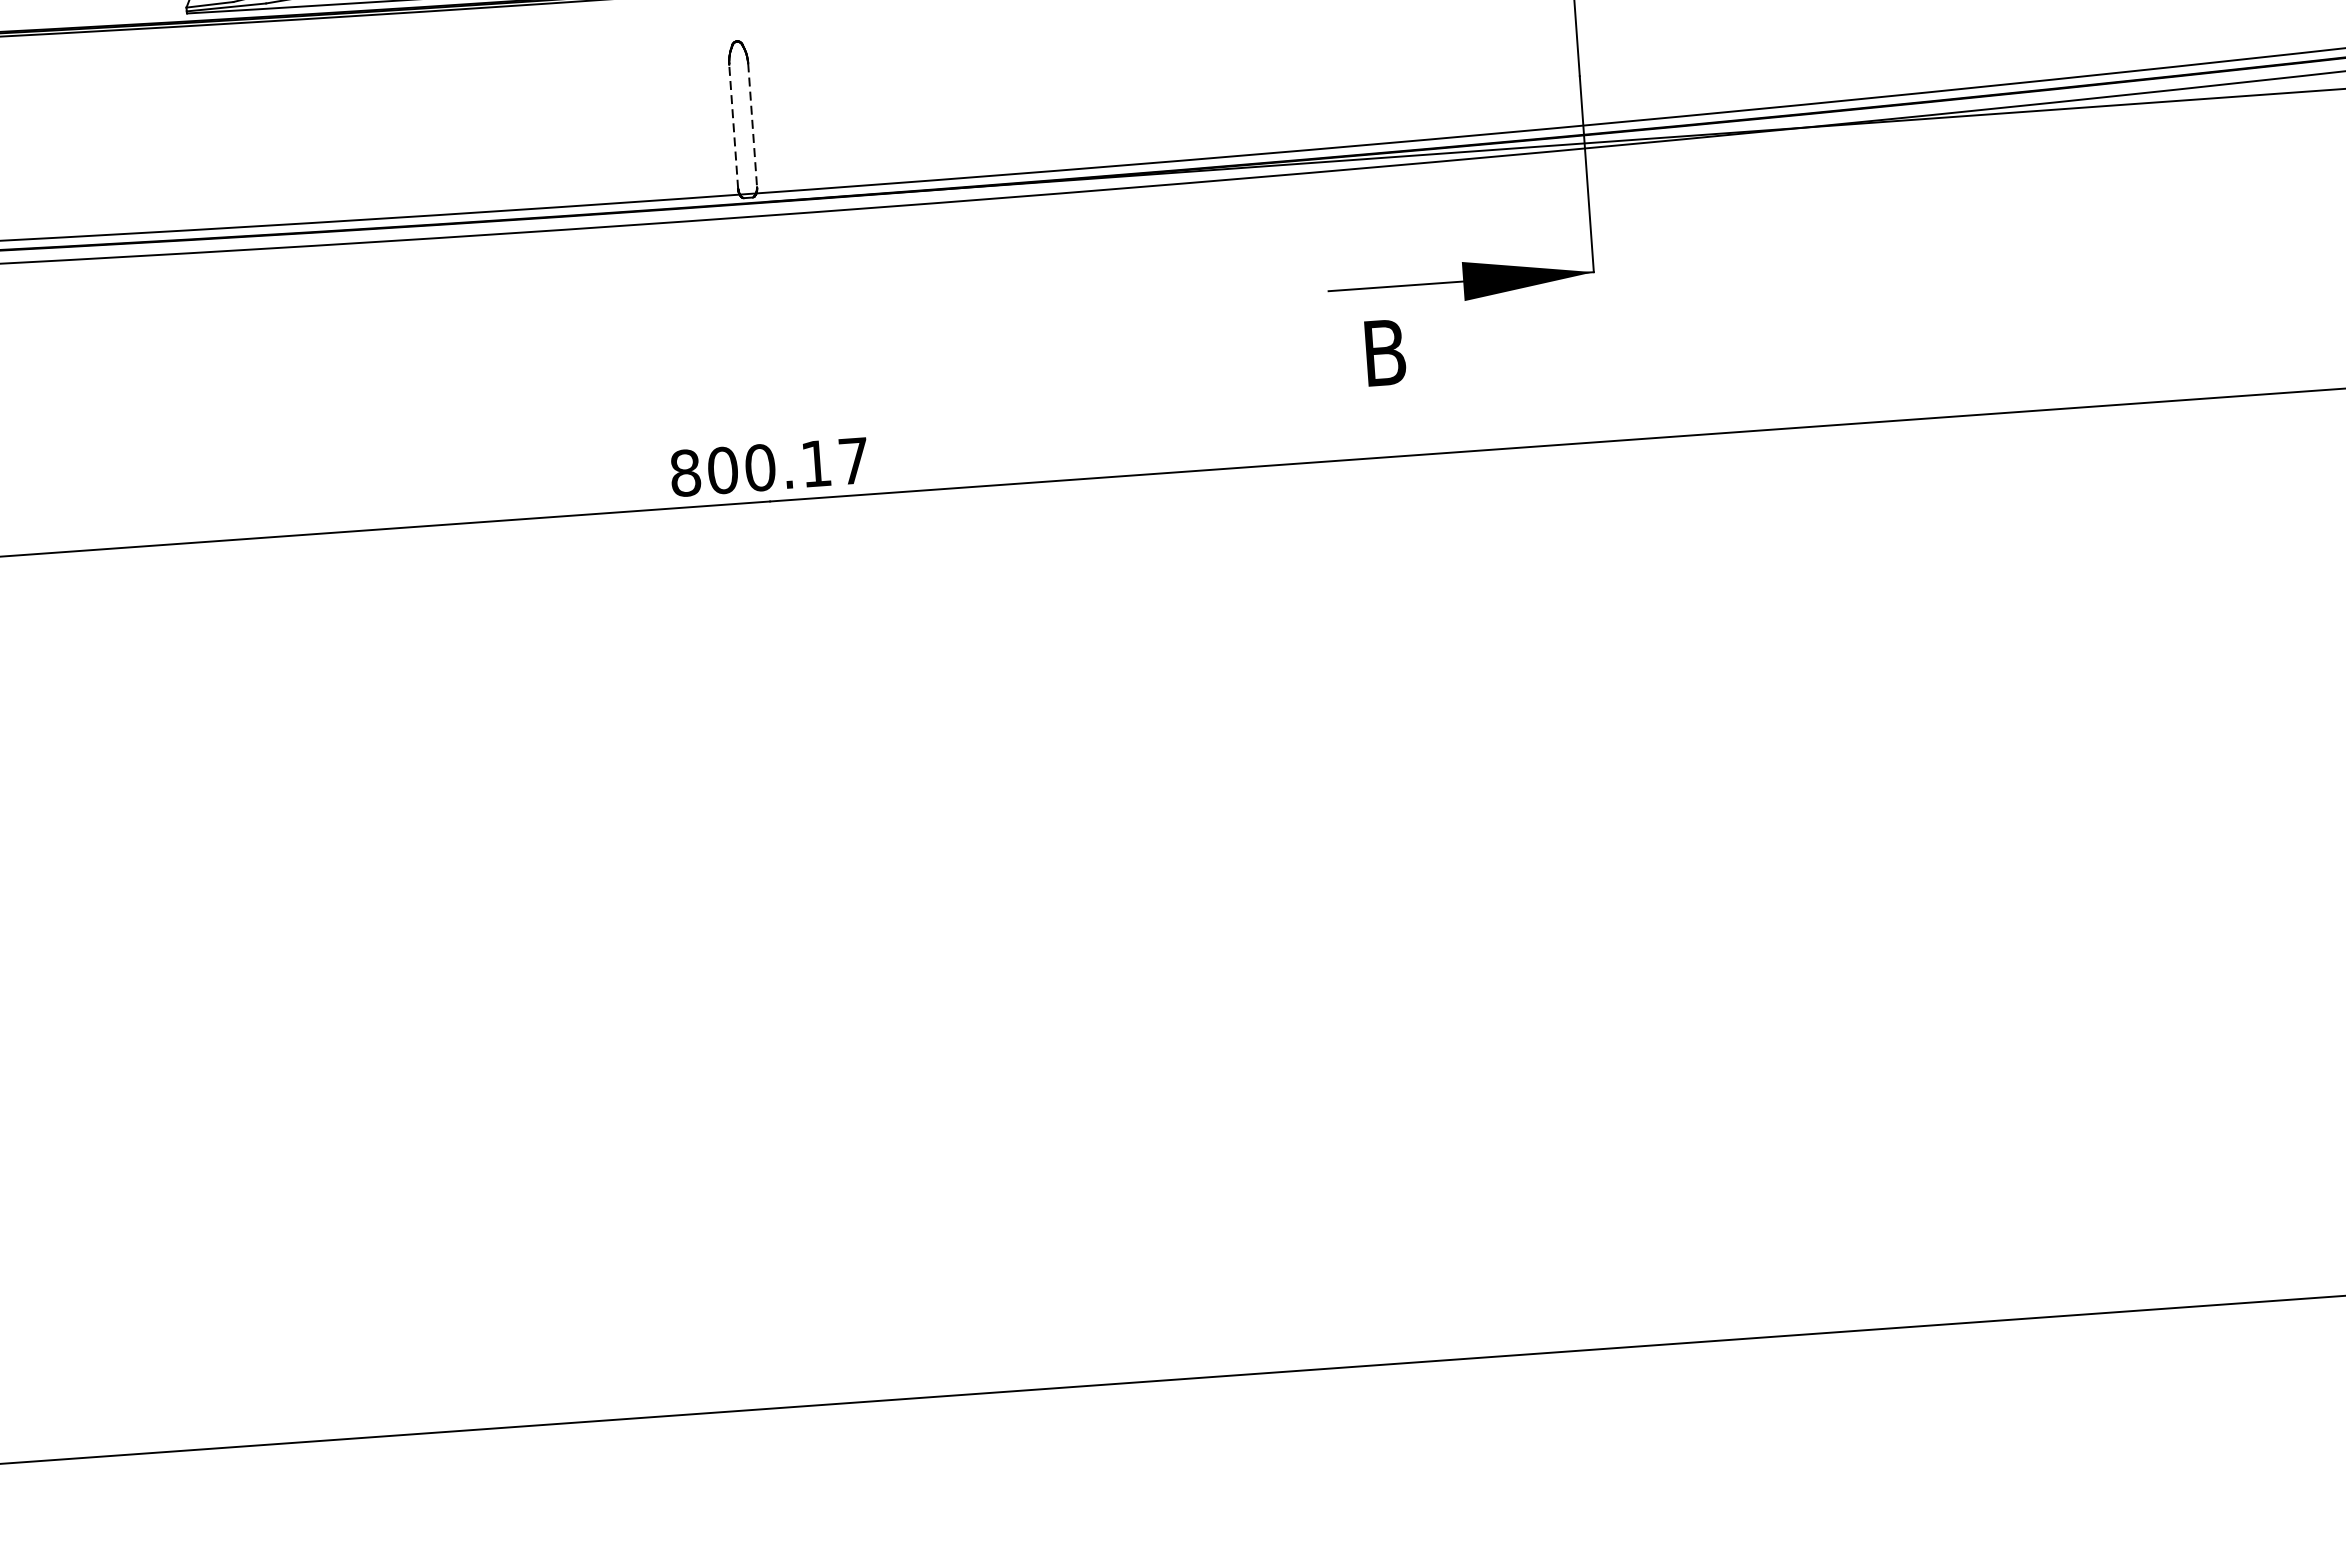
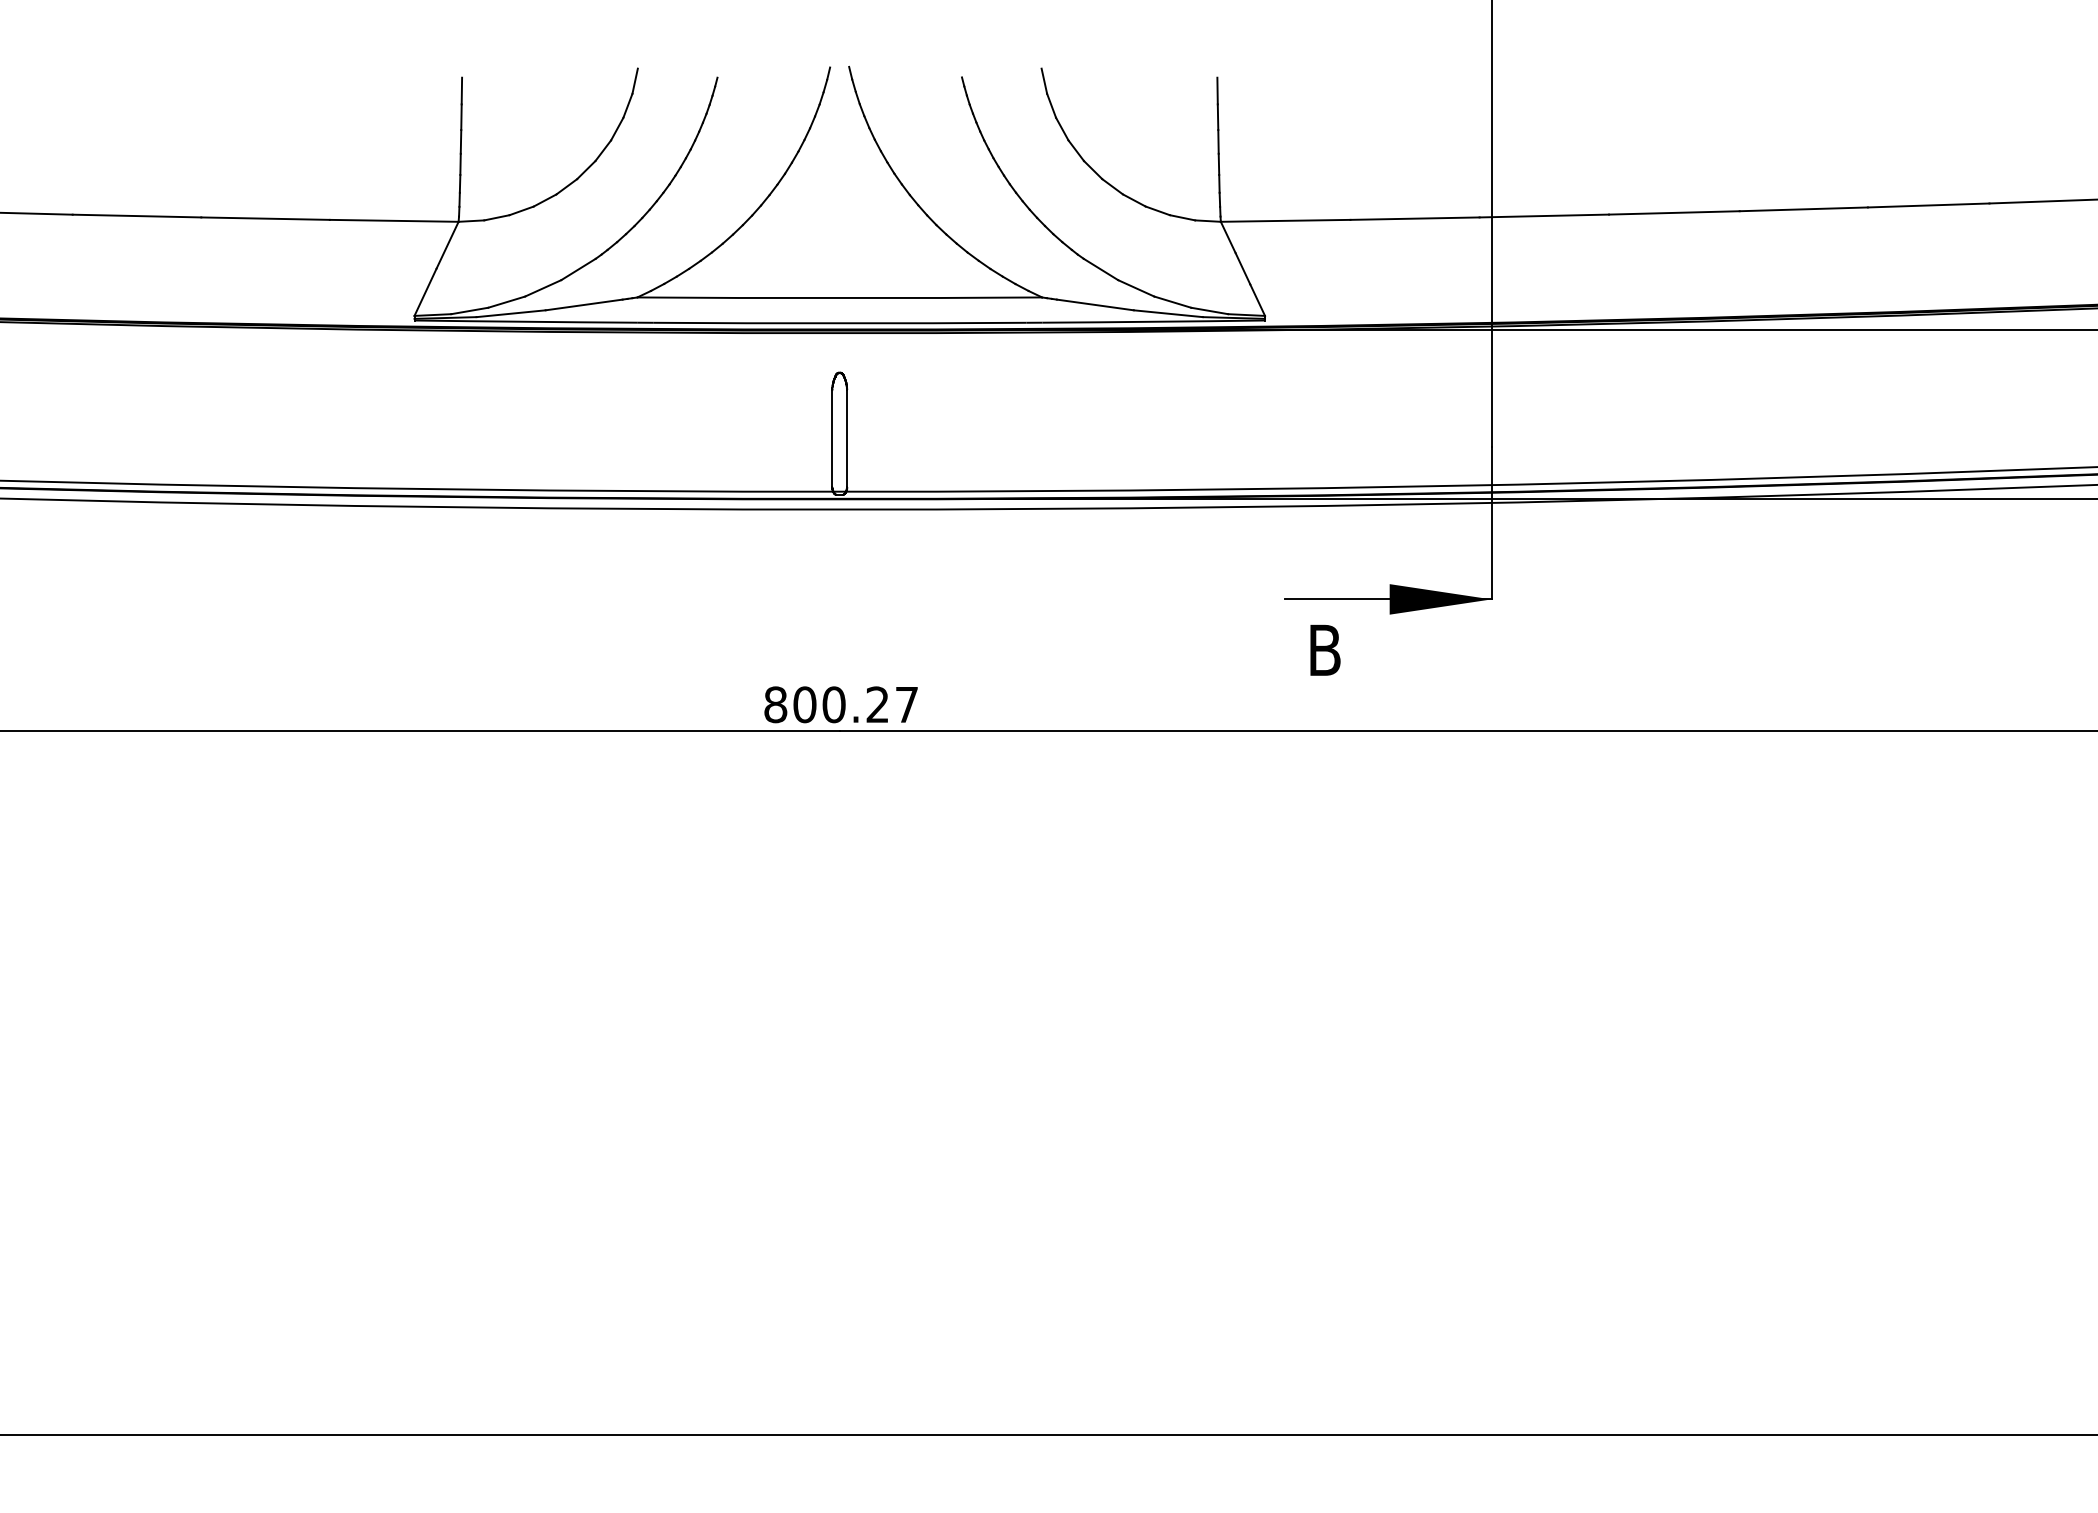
line: (733, 126) -> (832, 438), dashed -> solid
line: (753, 126) -> (847, 439), dashed -> solid
text: (816, 463) -> (877, 704), 800.17 -> 800.27

